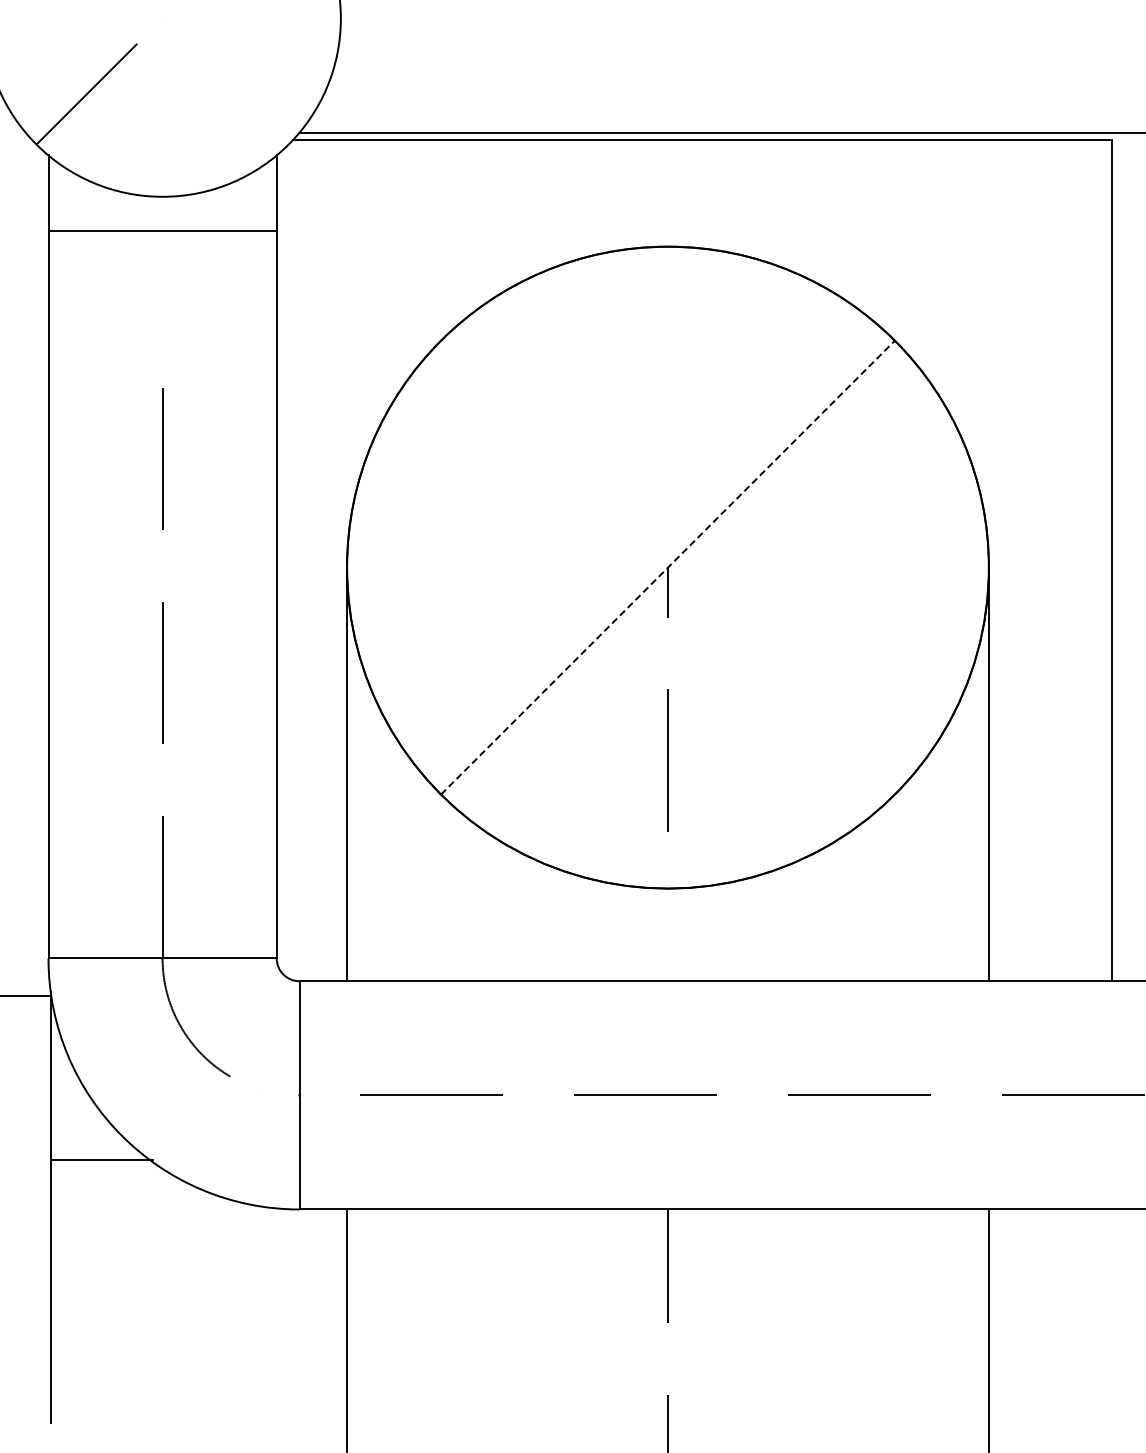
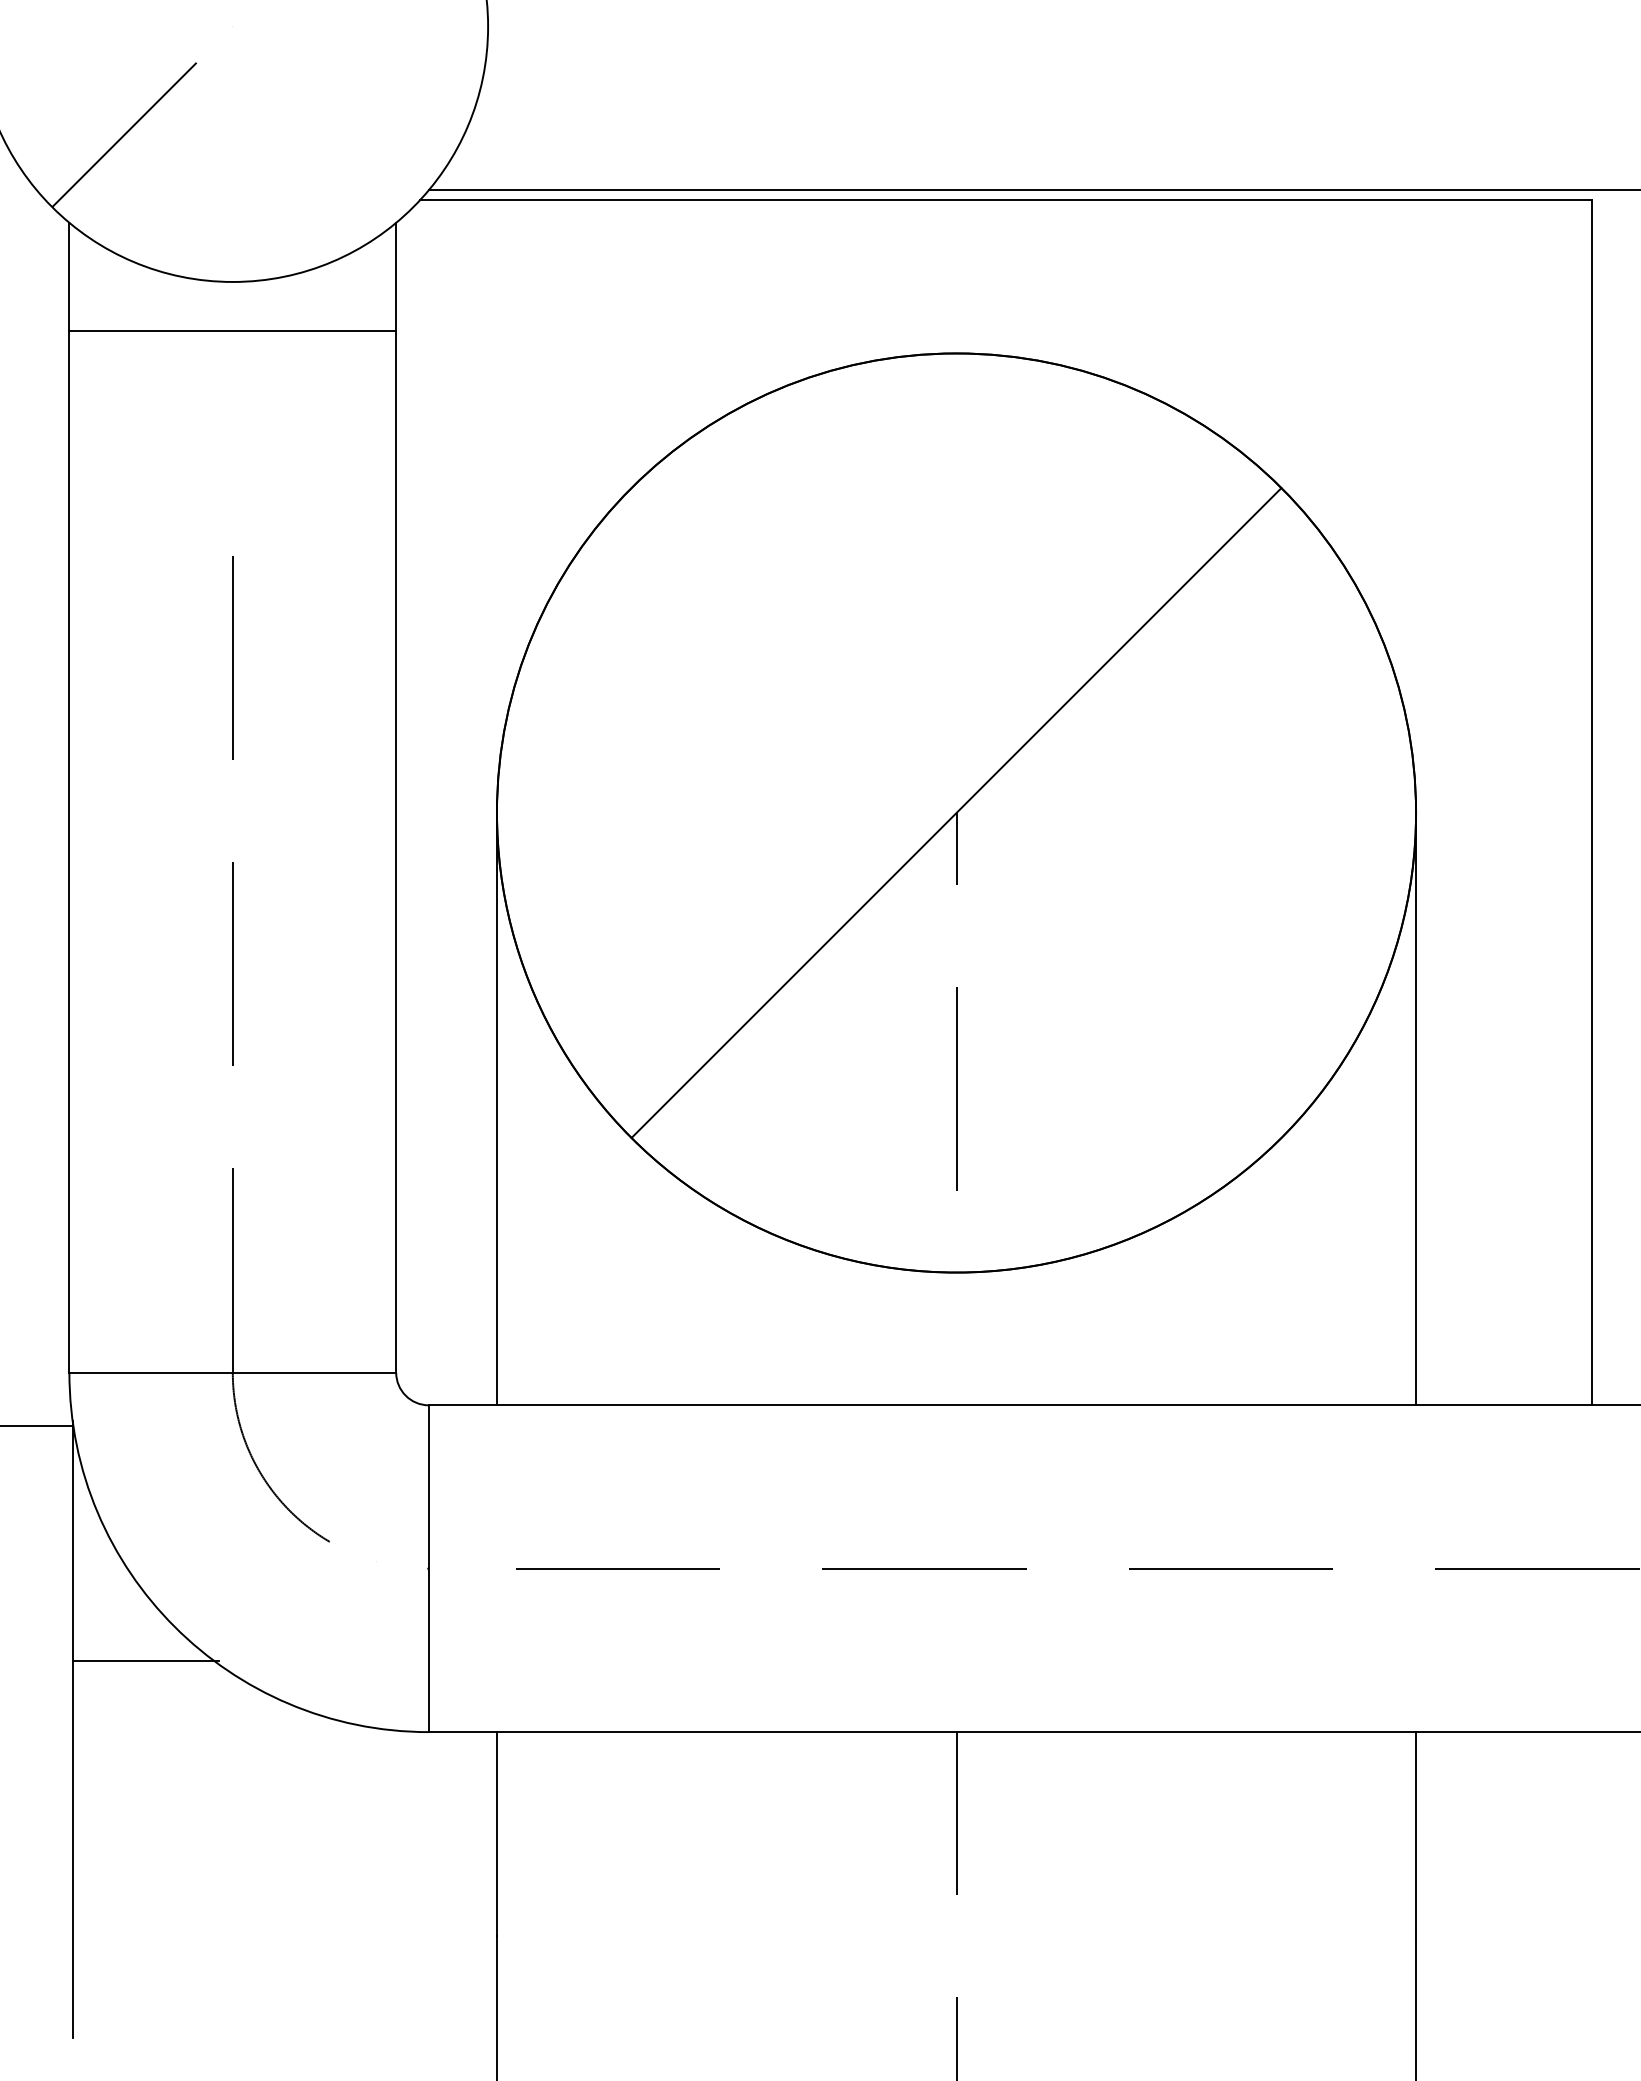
line: (667, 567) -> (955, 812), dashed -> solid

